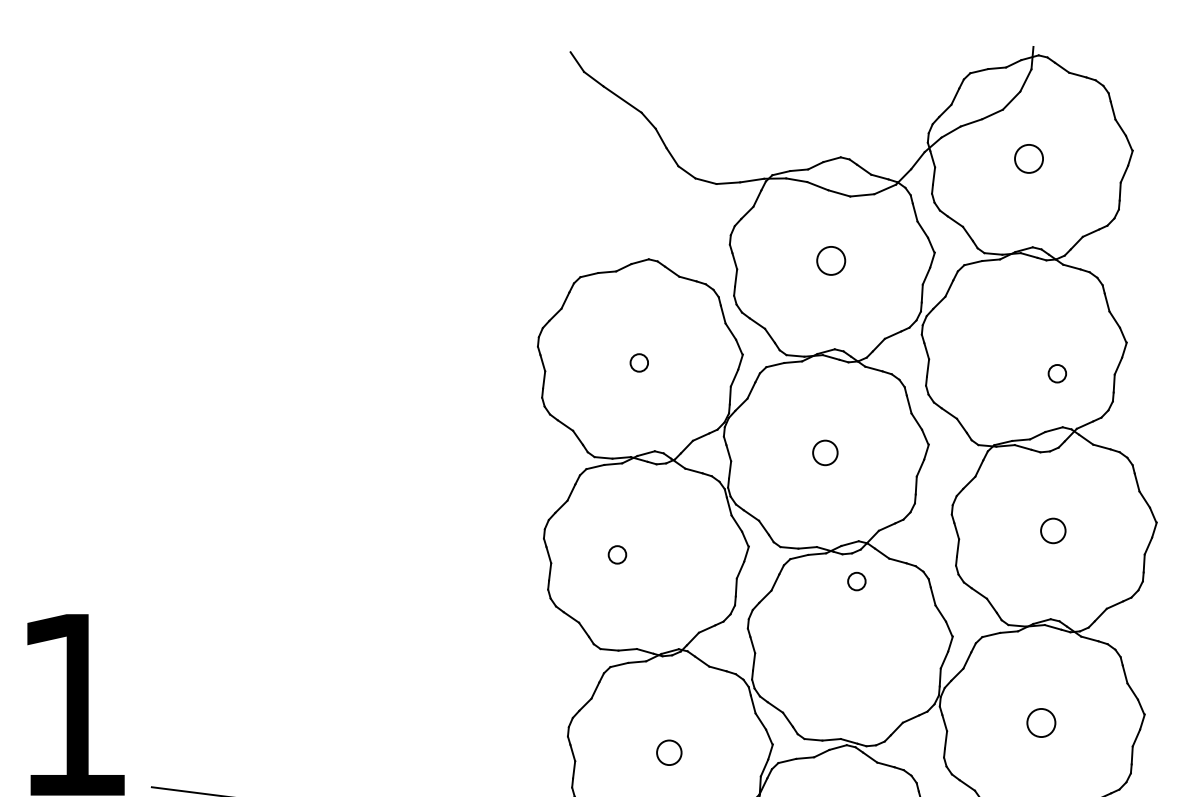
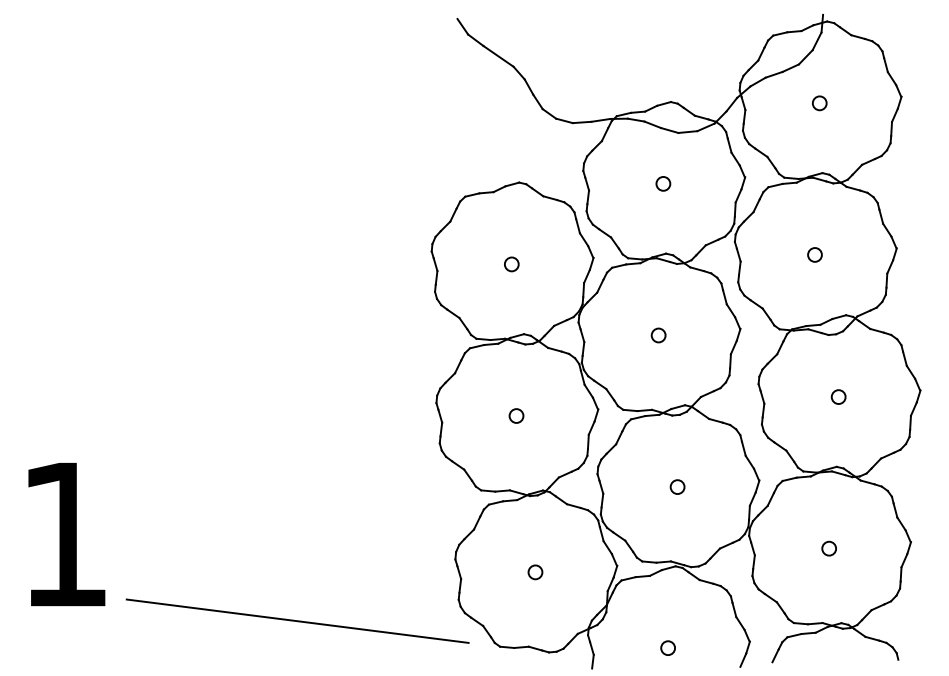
circle: (1028, 159) -> (819, 103), size x0.62
circle: (831, 260) -> (663, 183), size x0.62
circle: (1056, 373) -> (814, 254), moved
circle: (825, 452) -> (658, 335), size x0.71
circle: (1052, 530) -> (838, 396), size x0.71
circle: (617, 554) -> (516, 415), moved
circle: (856, 580) -> (677, 486), moved
circle: (1040, 722) -> (828, 548), size x0.62
circle: (669, 752) -> (535, 572), size x0.71

